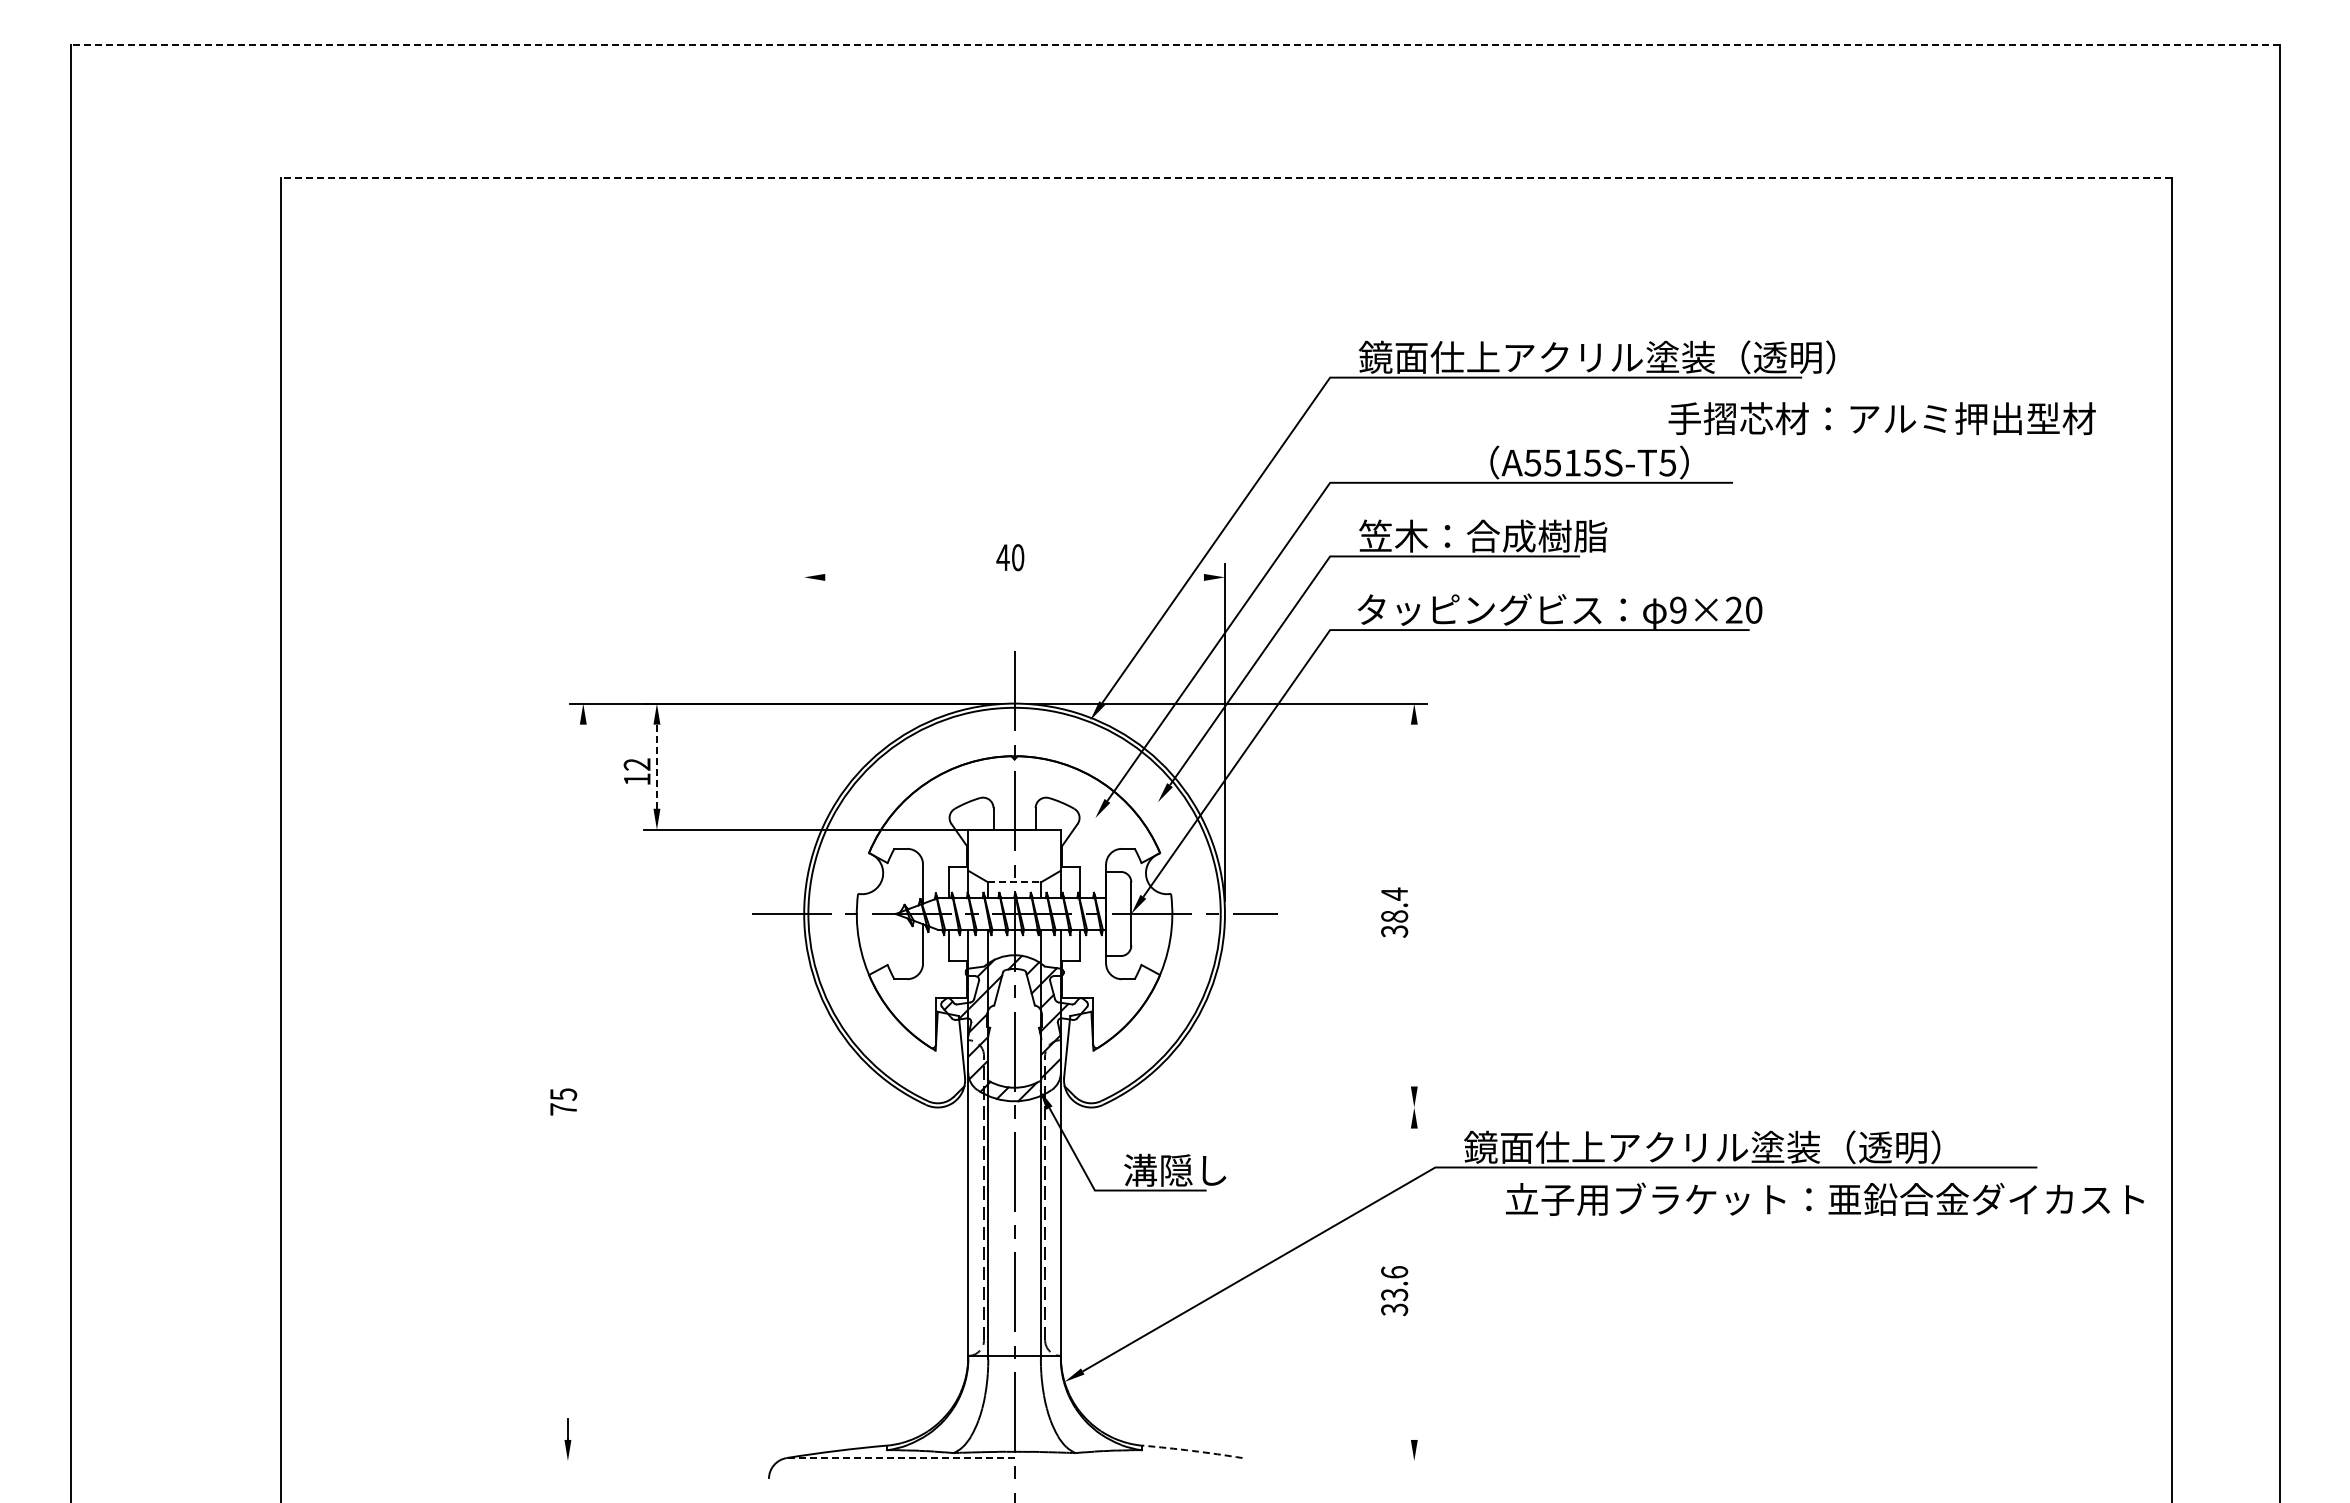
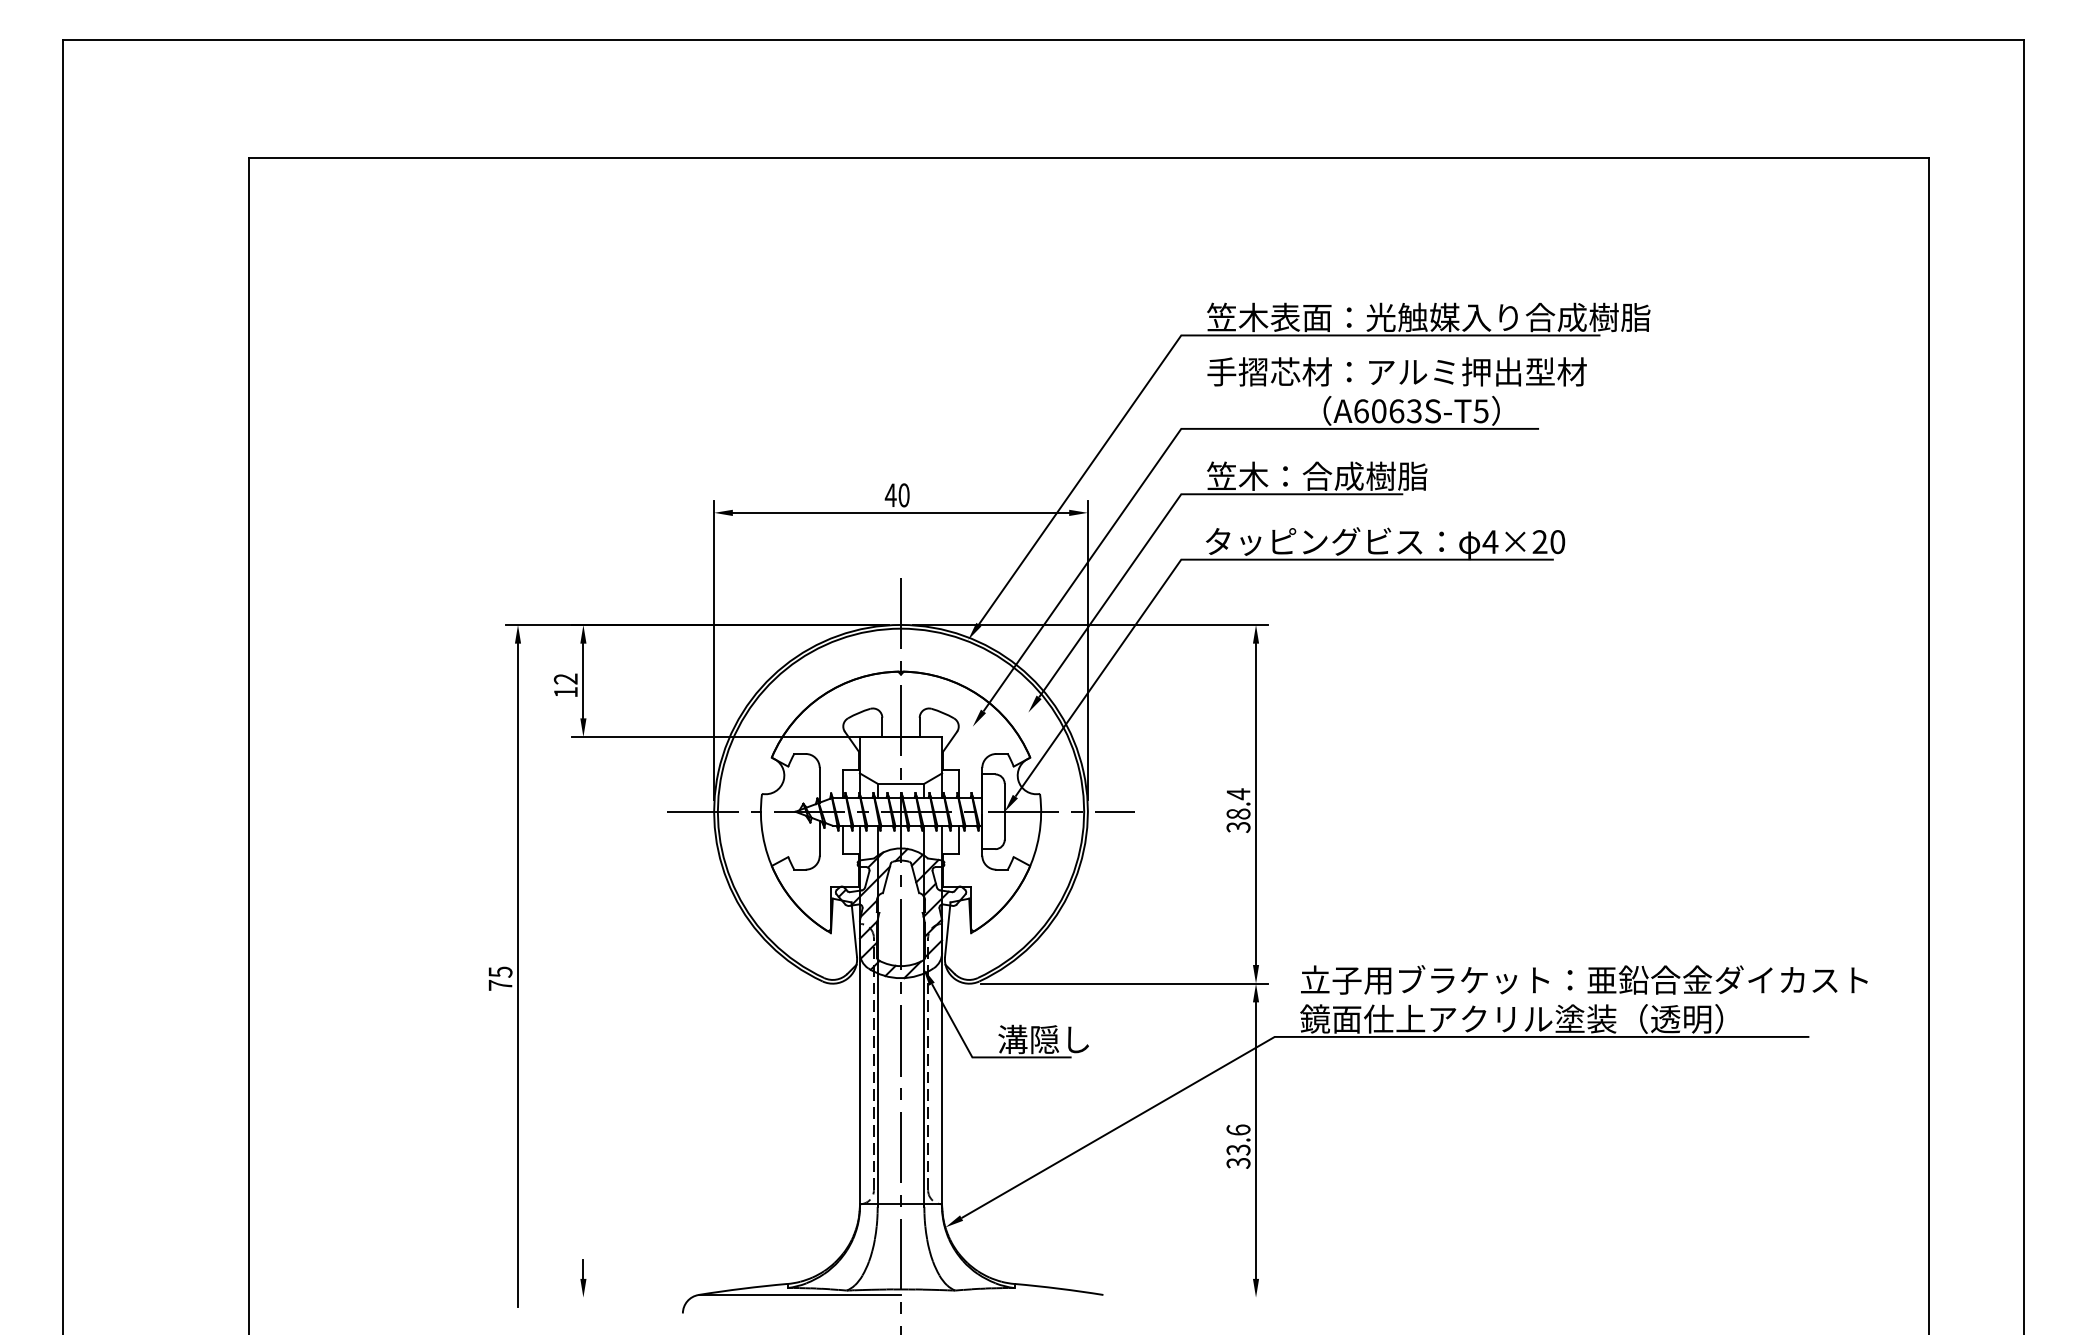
line: (1174, 44) -> (1043, 39), dashed -> solid
line: (1225, 177) -> (1088, 157), dashed -> solid
text: (1608, 357) -> (1428, 317), 鏡面仕上アクリル塗装（透明） -> 笠木表面：光触媒入り合成樹脂
text: (1881, 418) -> (1396, 371), moved
text: (1562, 462) -> (1387, 410), A5515S-T5 -> A6063S-T5
line: (1014, 577) -> (900, 512), added
text: (1678, 609) -> (1490, 541), 9×20 -> 4×20
line: (804, 732) -> (714, 650), added
line: (656, 766) -> (583, 680), dashed -> solid
line: (1015, 882) -> (901, 783), dashed -> solid
line: (1414, 905) -> (1256, 804), added
line: (583, 1097) -> (518, 974), added
line: (1265, 1107) -> (1123, 983), added
text: (1824, 1198) -> (1583, 979), moved
line: (1414, 1283) -> (1256, 1139), added
part: (567, 1439) -> (583, 1278), moved
arc: (1192, 1450) -> (1059, 1288), dashed -> solid
line: (900, 1458) -> (799, 1295), dashed -> solid

